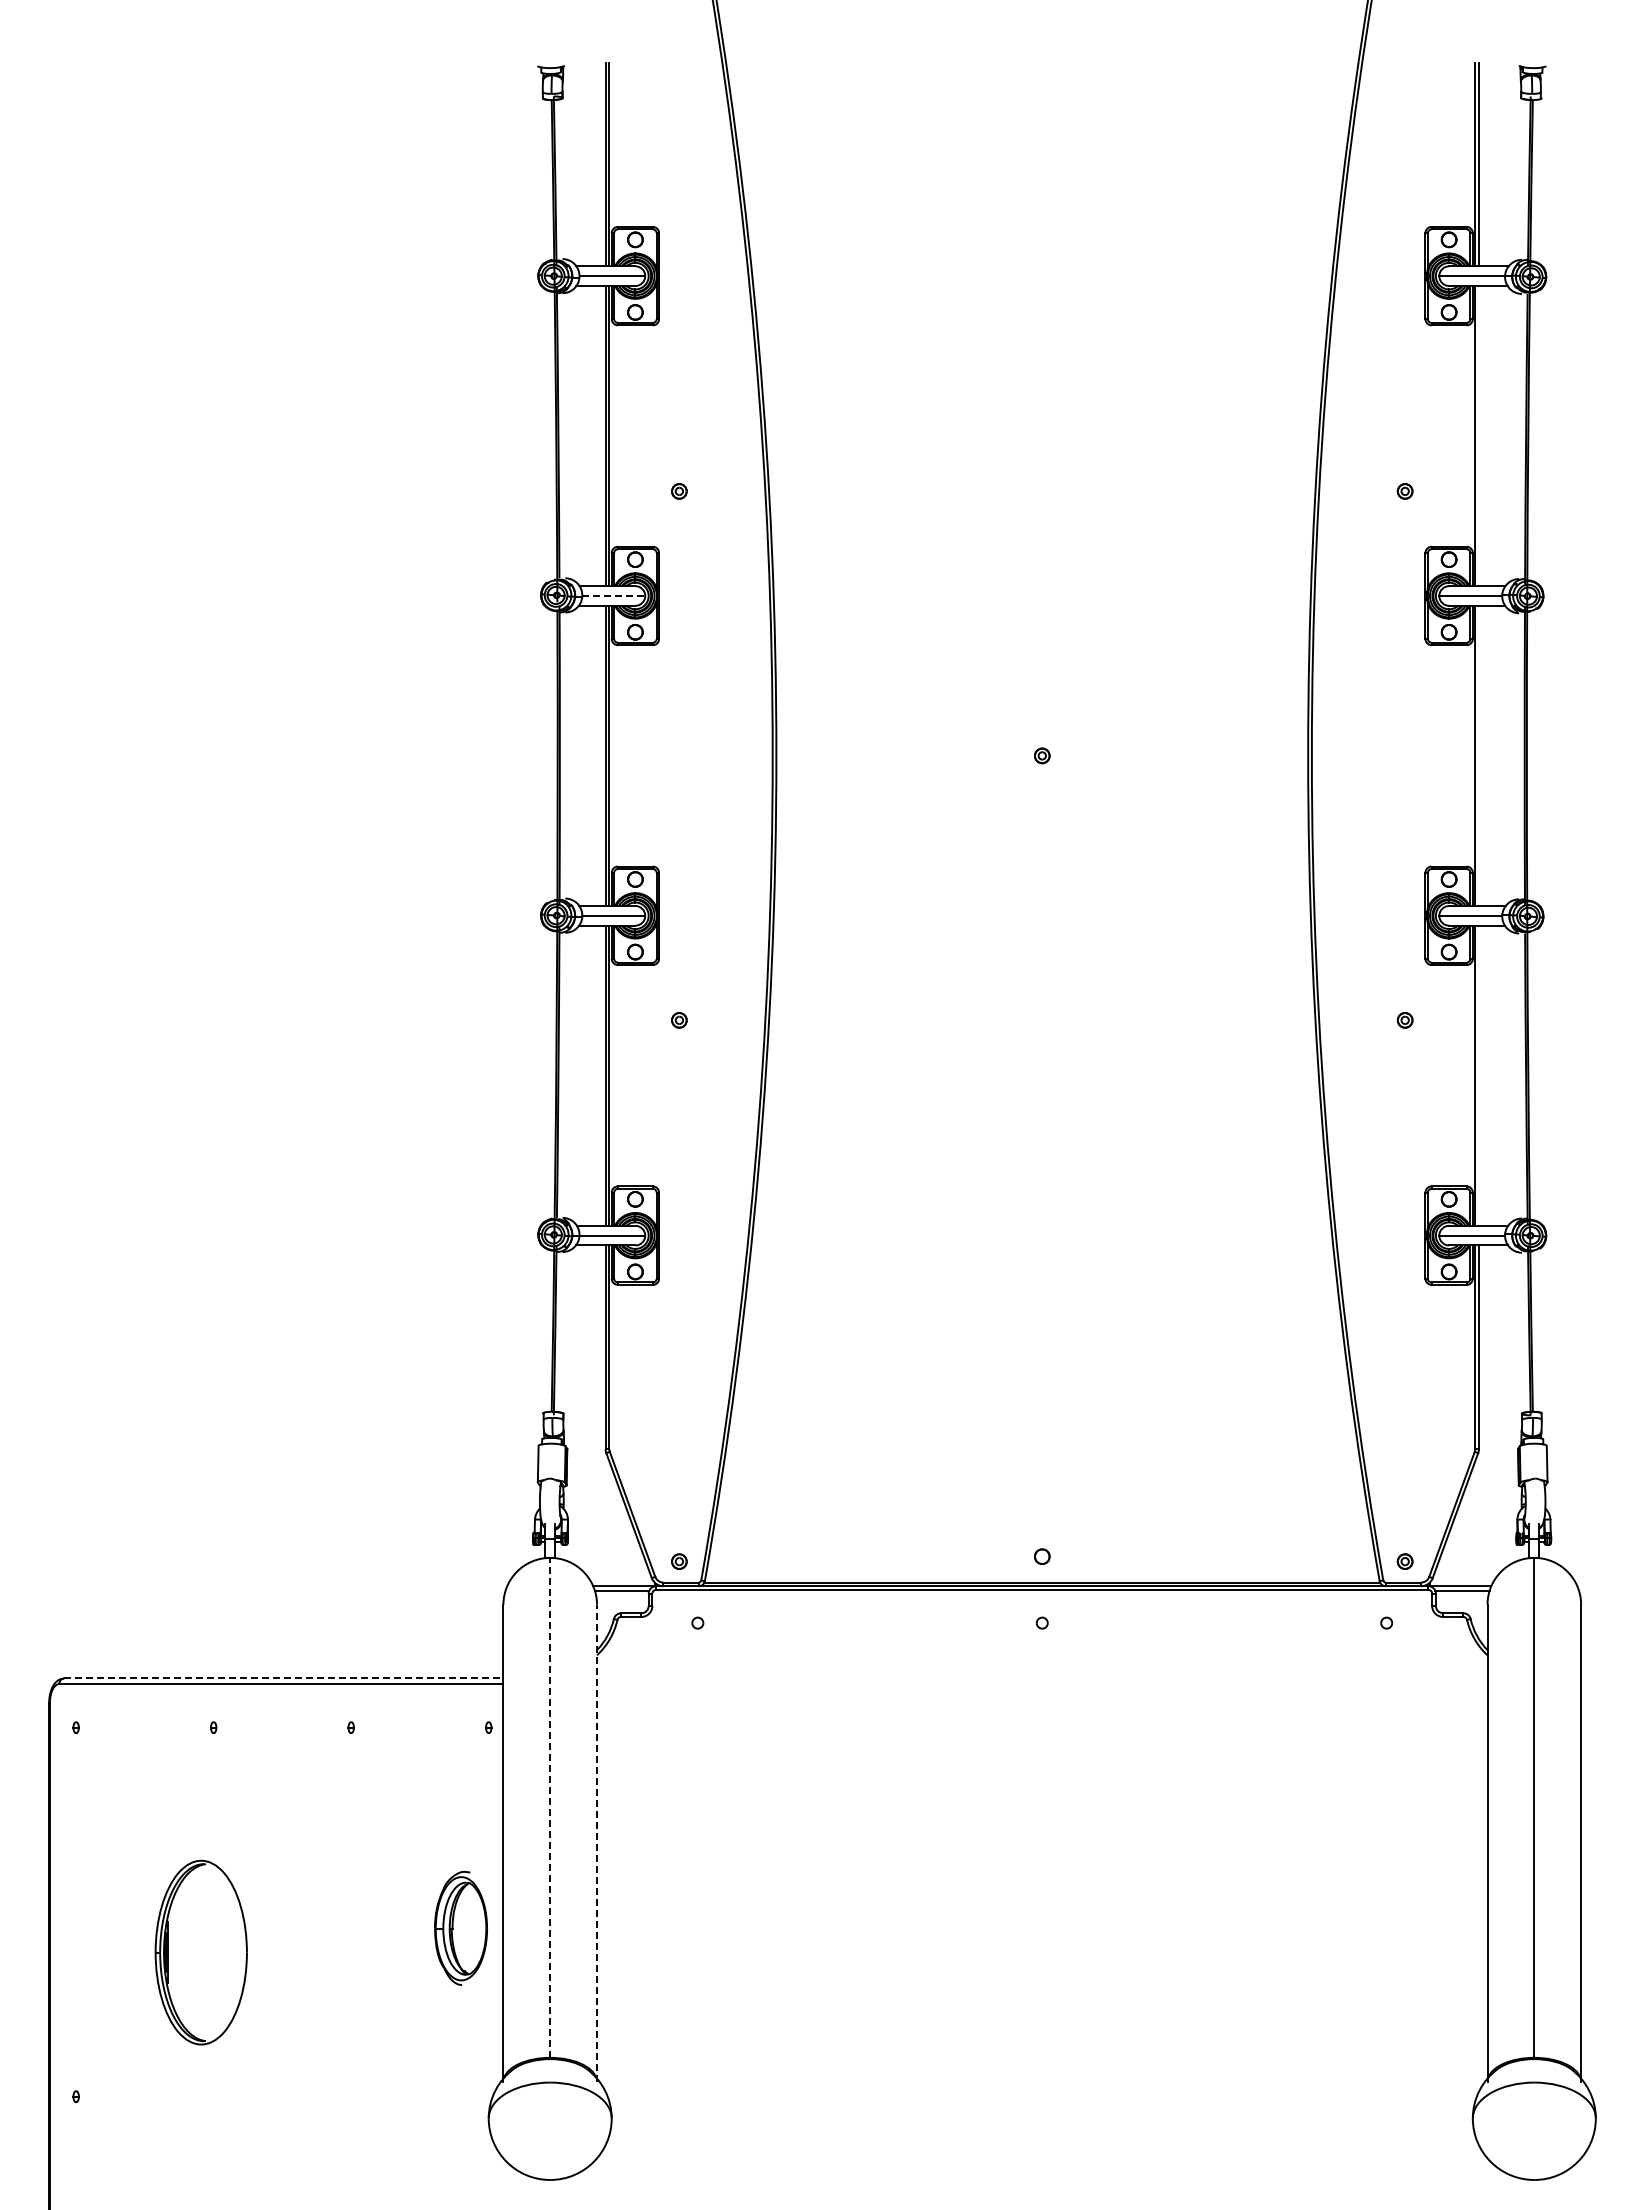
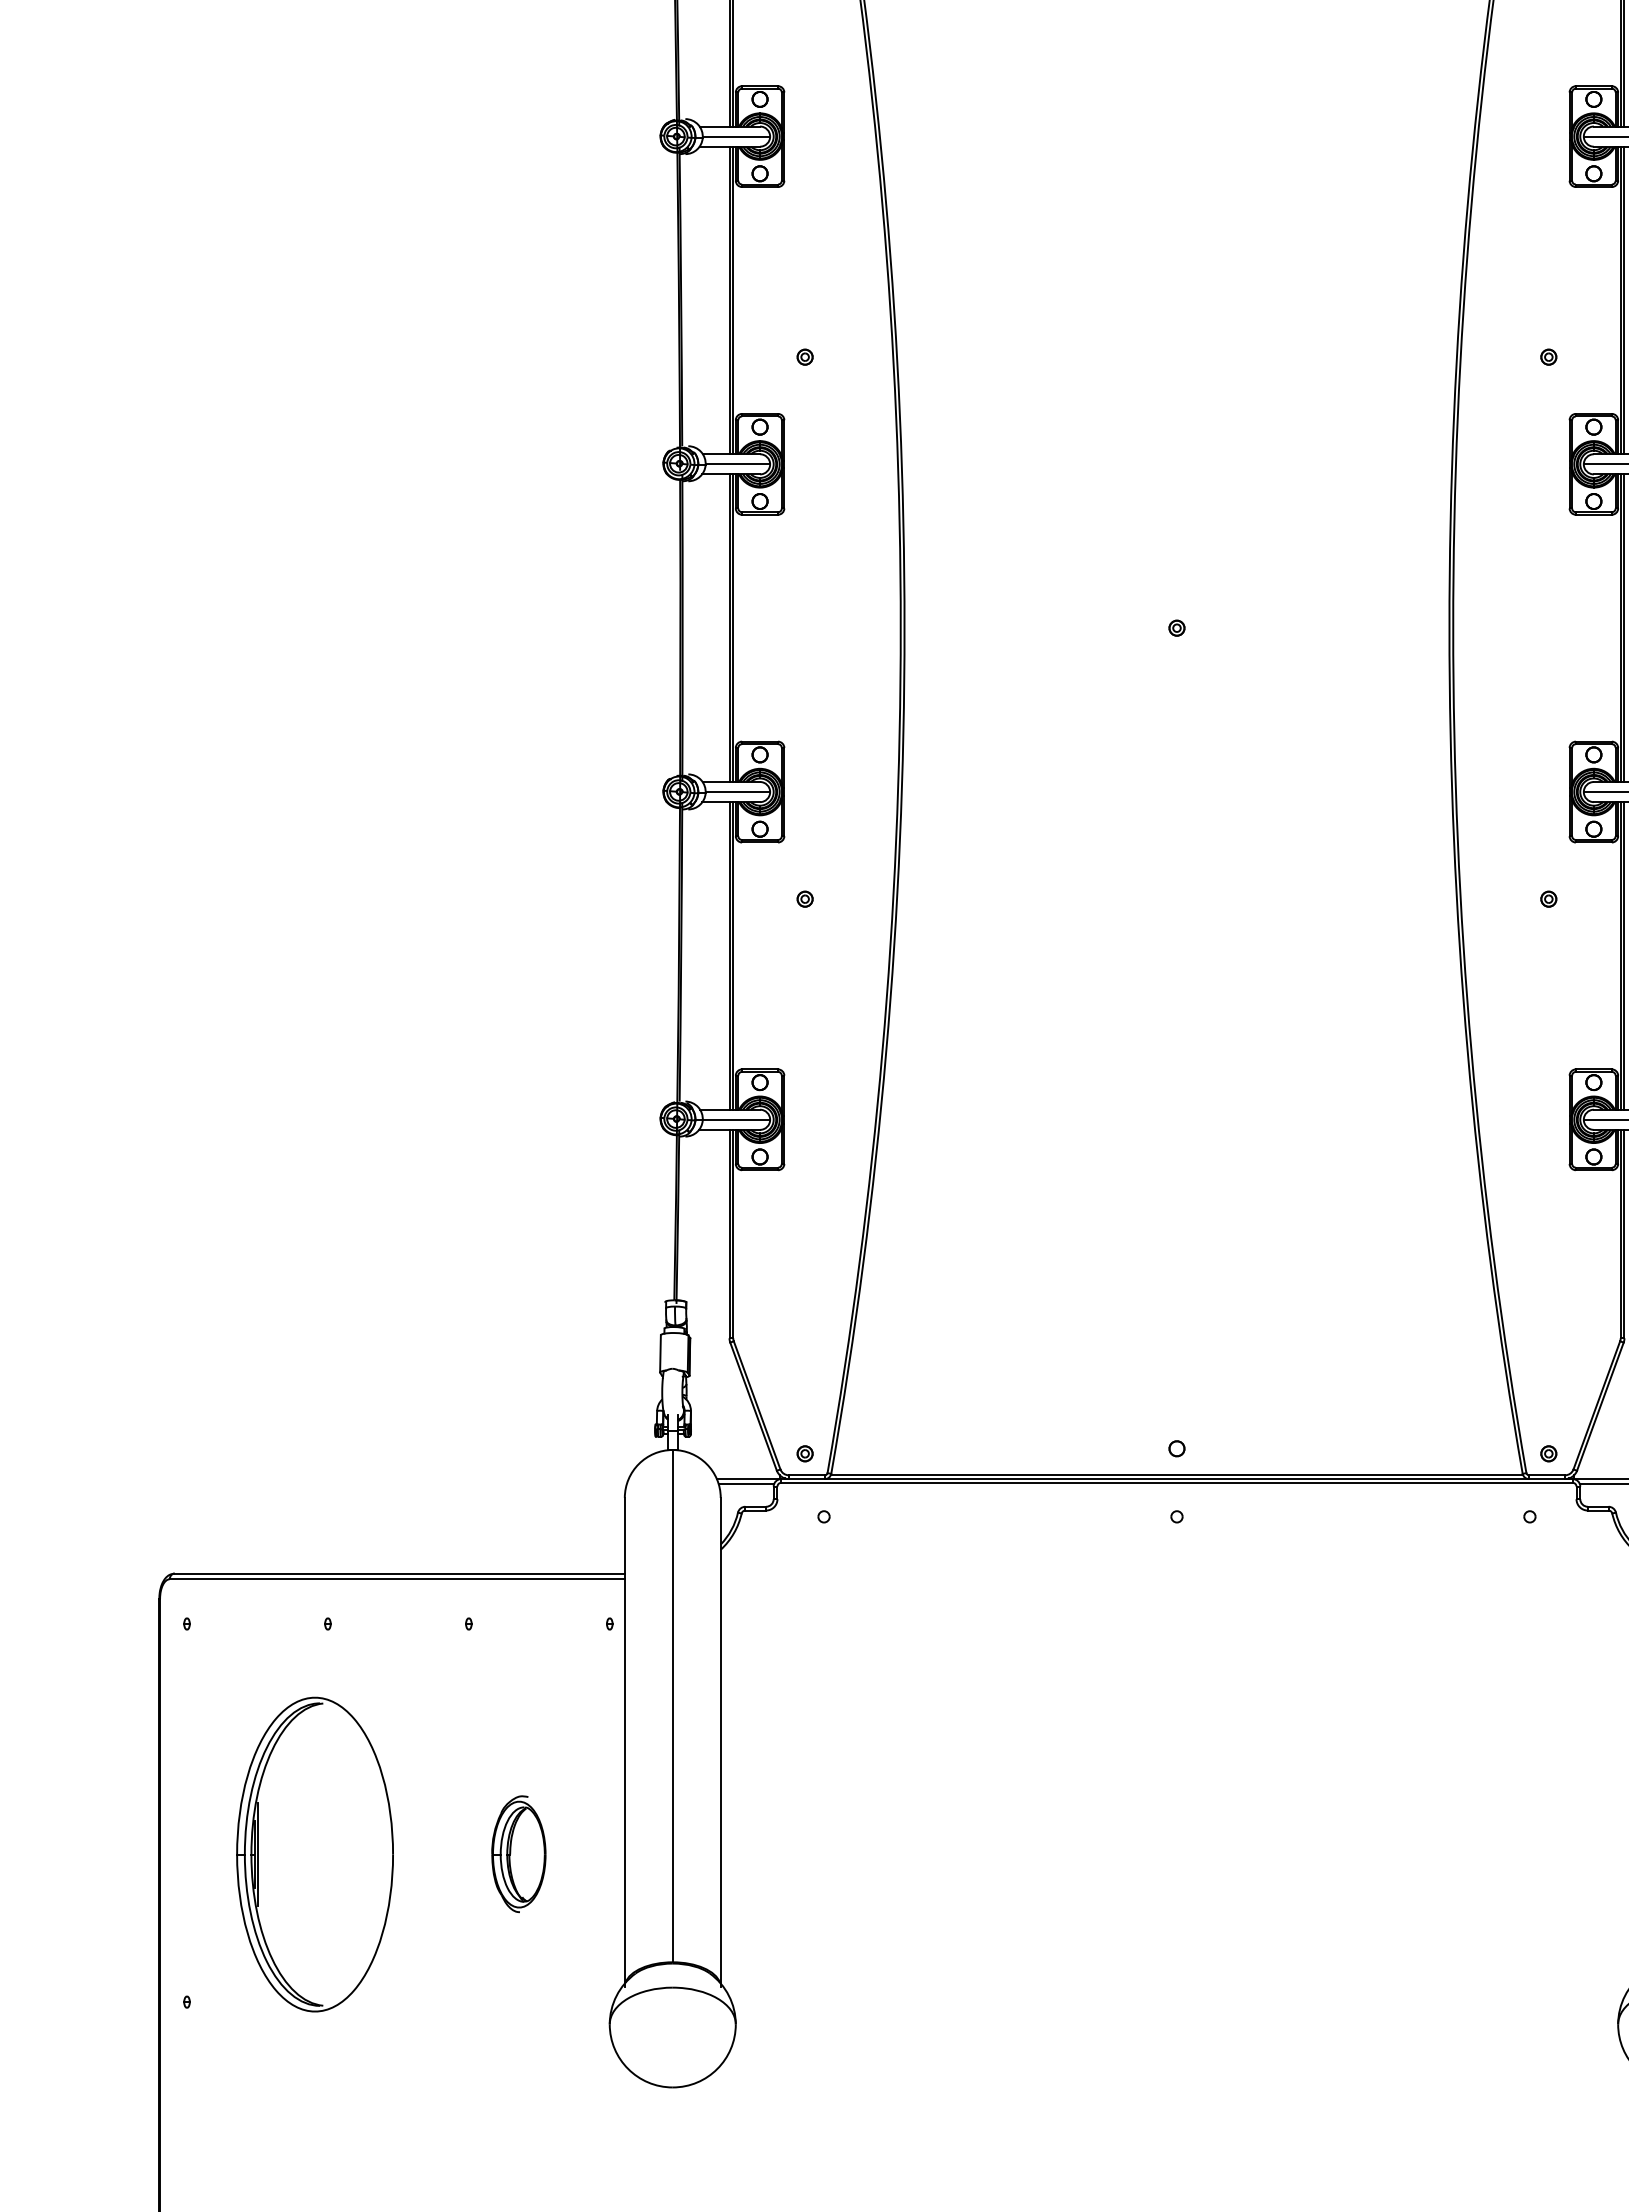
line: (1478, 436) -> (1623, 300), added
line: (614, 596) -> (738, 464), dashed -> solid
line: (1478, 755) -> (1623, 627), added
line: (1478, 1075) -> (1623, 955), added
line: (283, 1678) -> (399, 1573), dashed -> solid
line: (550, 1807) -> (673, 1705), dashed -> solid
line: (597, 1843) -> (721, 1742), dashed -> solid
part: (460, 1927) -> (518, 1853), moved
part: (201, 1952) -> (315, 1854), size x1.67

